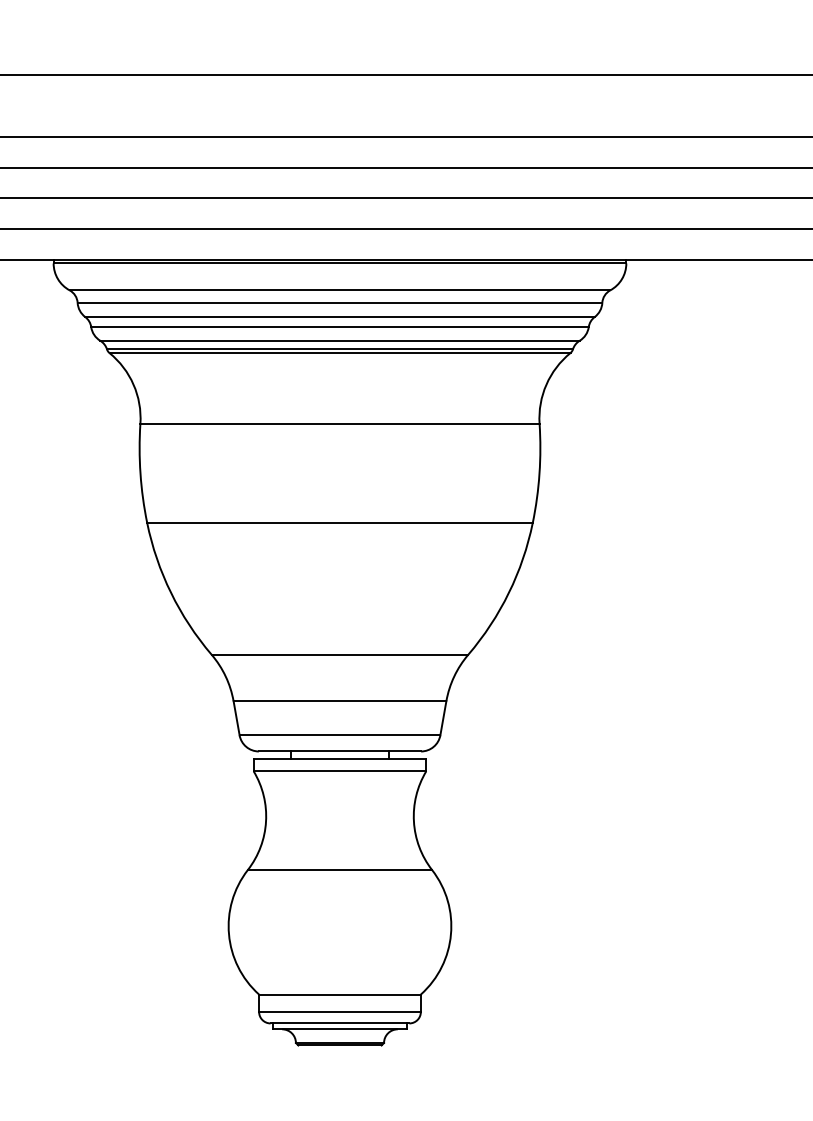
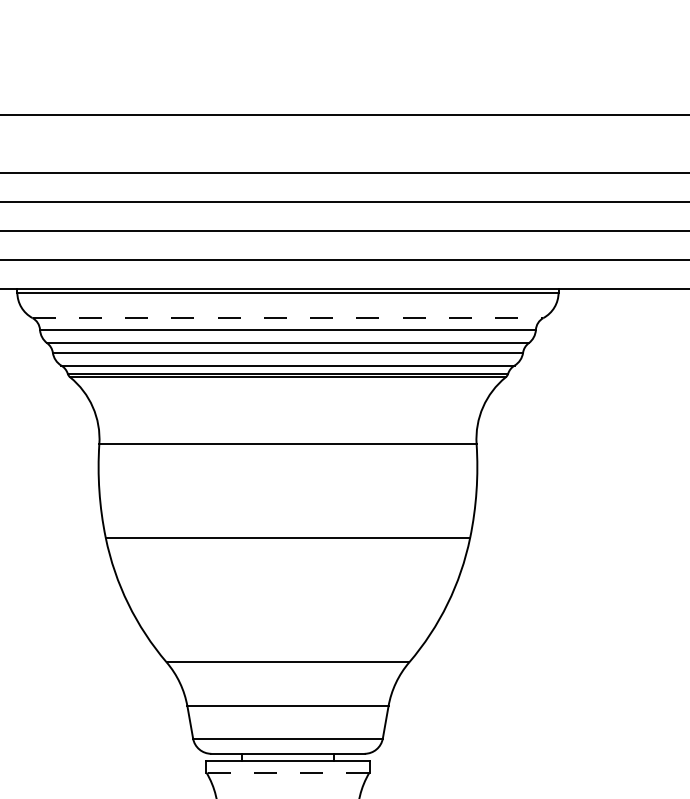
line: (340, 290) -> (288, 318), solid -> dashed
line: (339, 771) -> (287, 772), solid -> dashed

